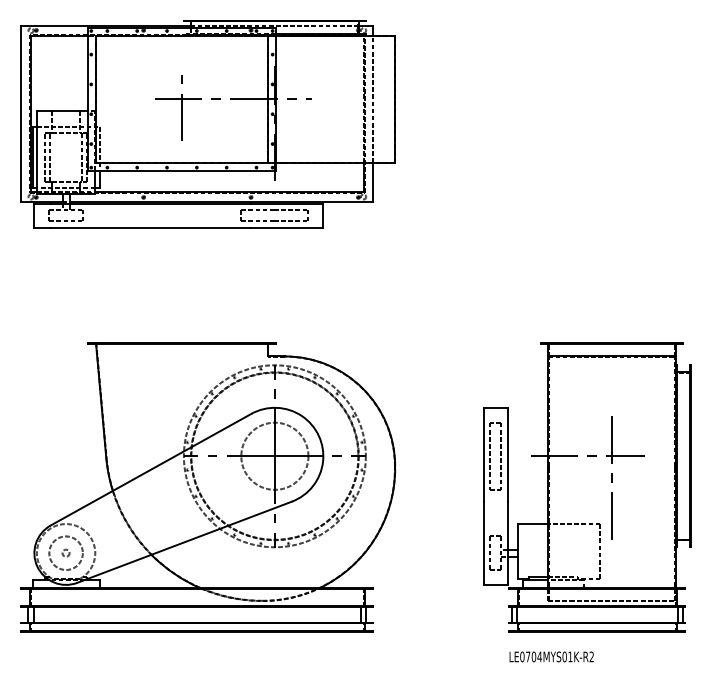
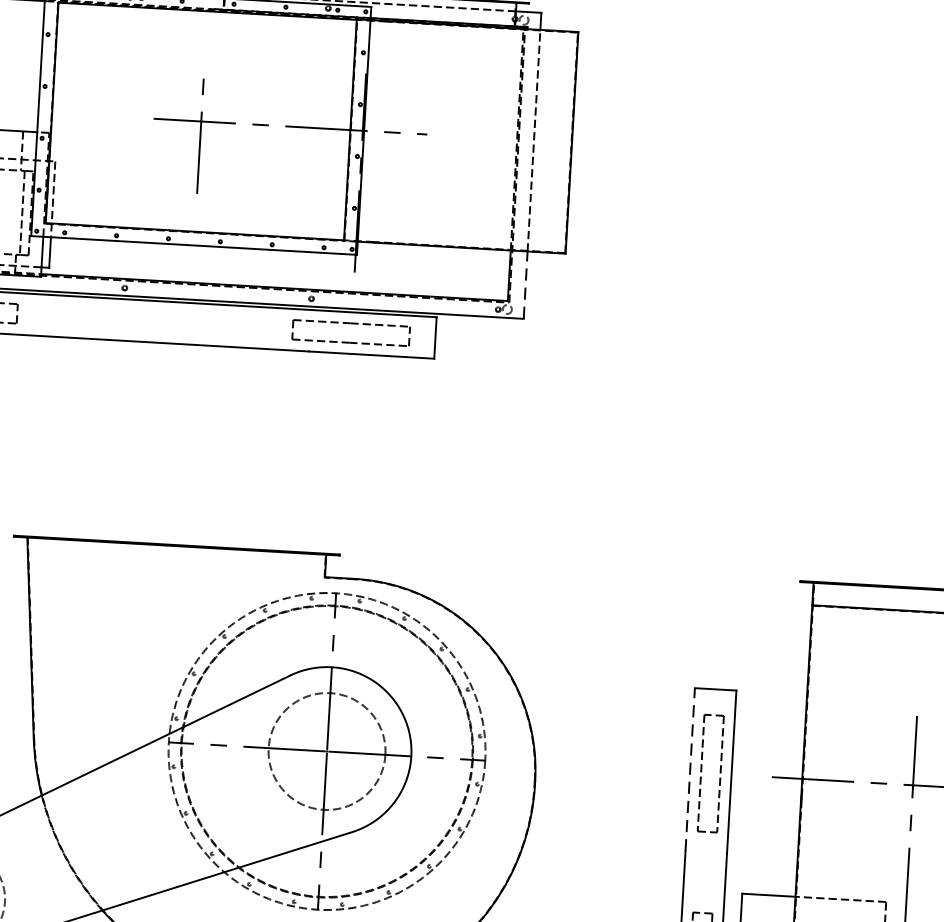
line: (373, 181) -> (526, 283), solid -> dashed
line: (483, 454) -> (689, 769), solid -> dashed

